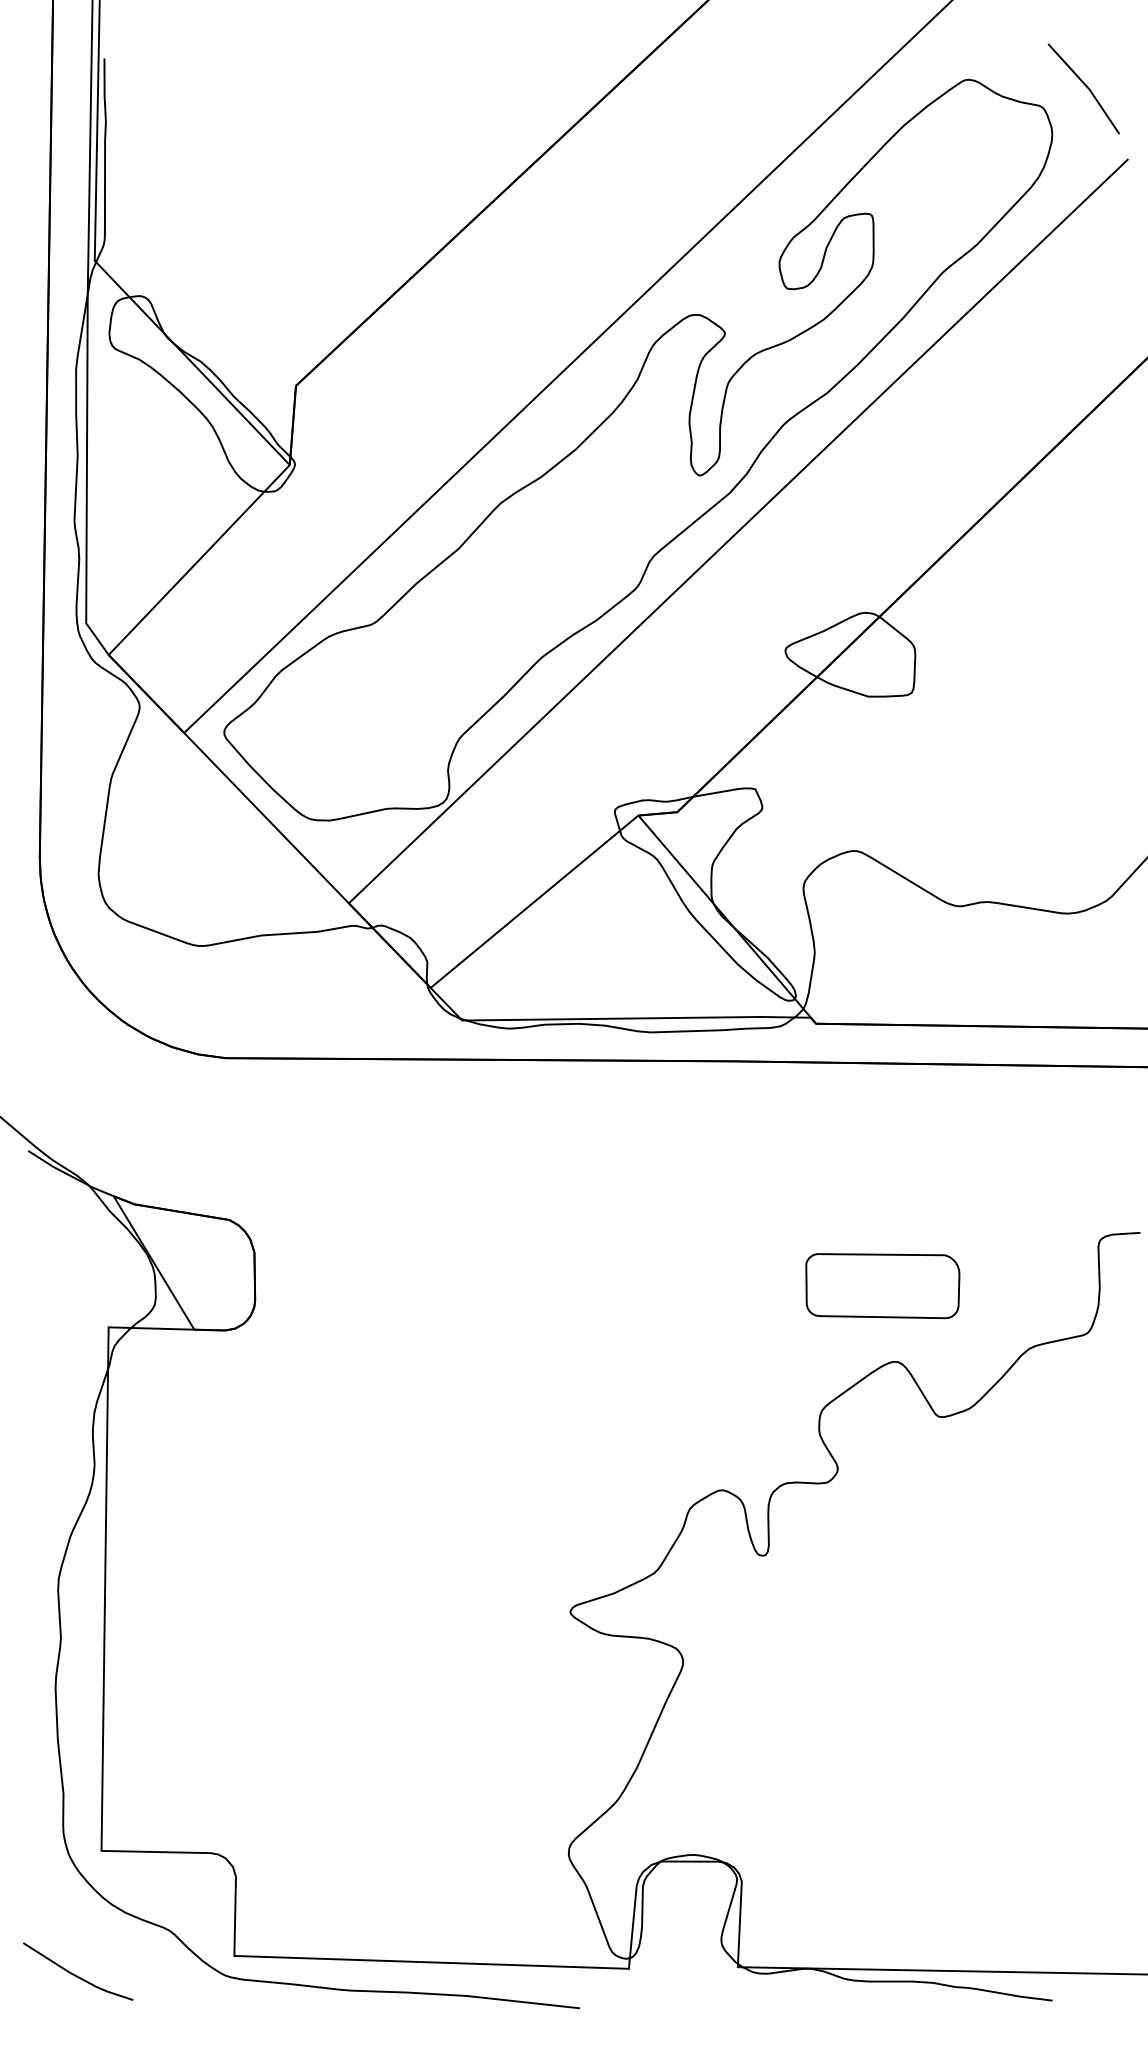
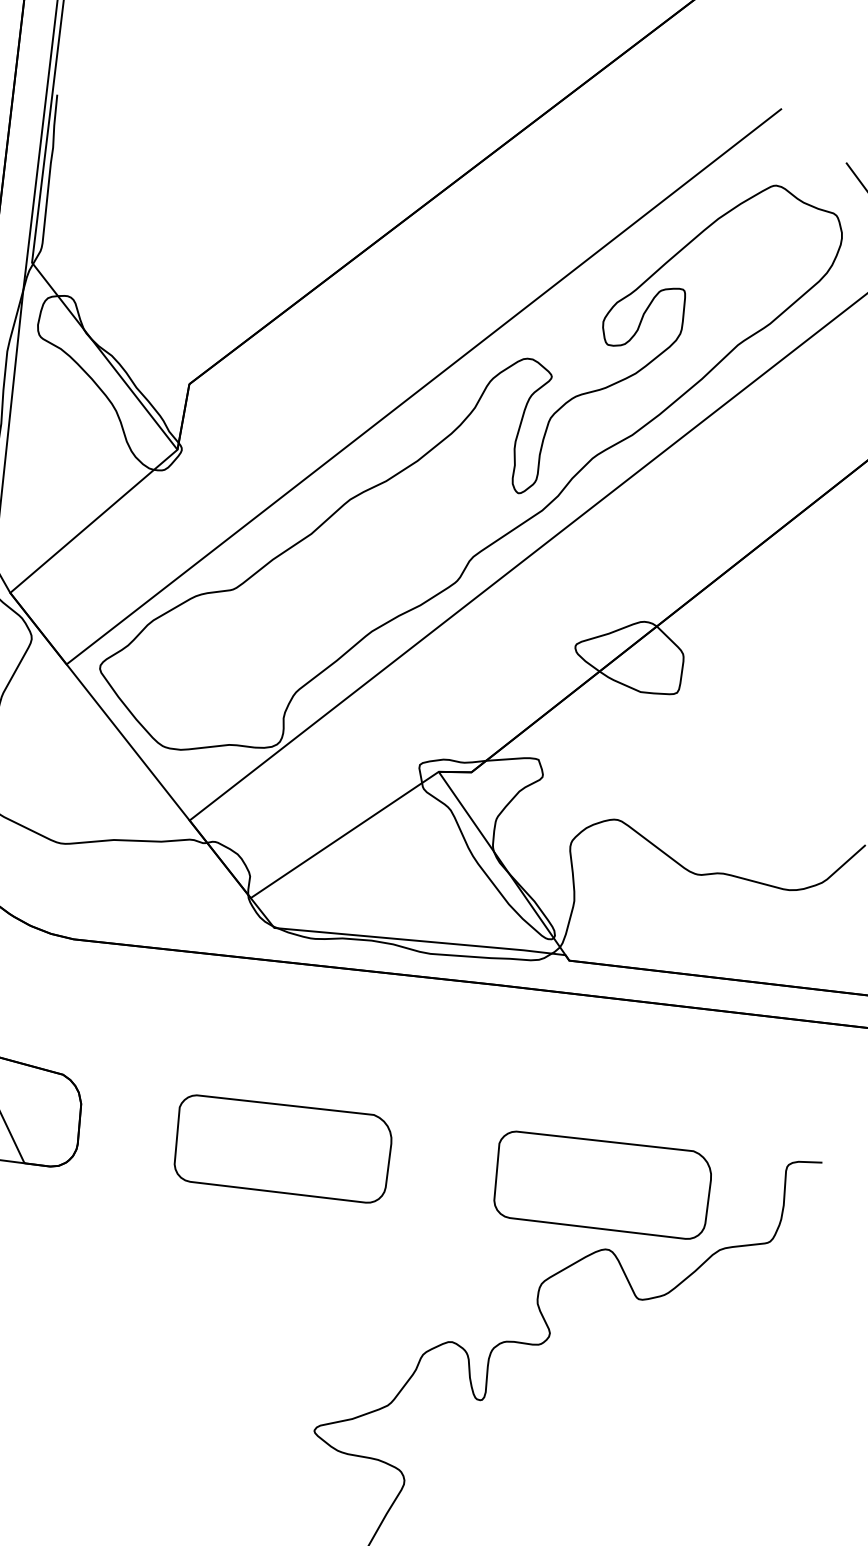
part: (498, 1281) -> (282, 1148), added
part: (882, 1285) -> (602, 1184), size x1.67

